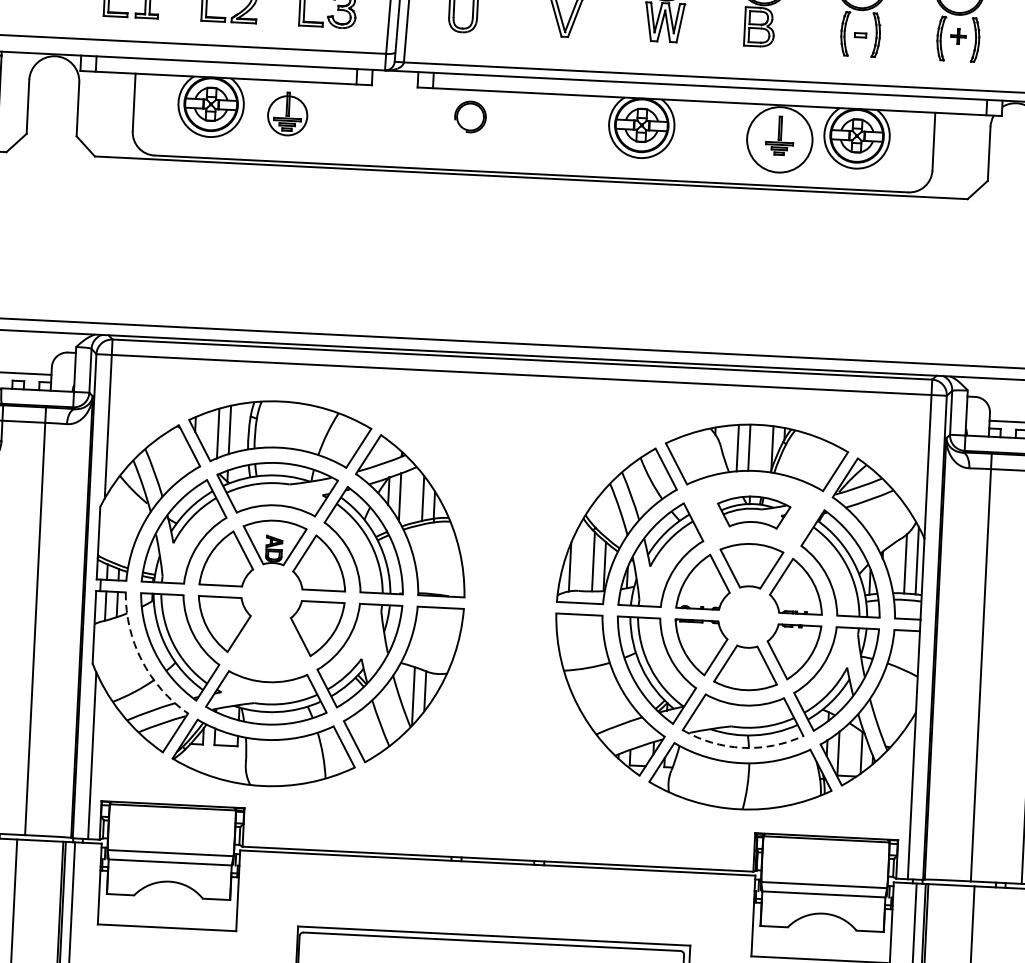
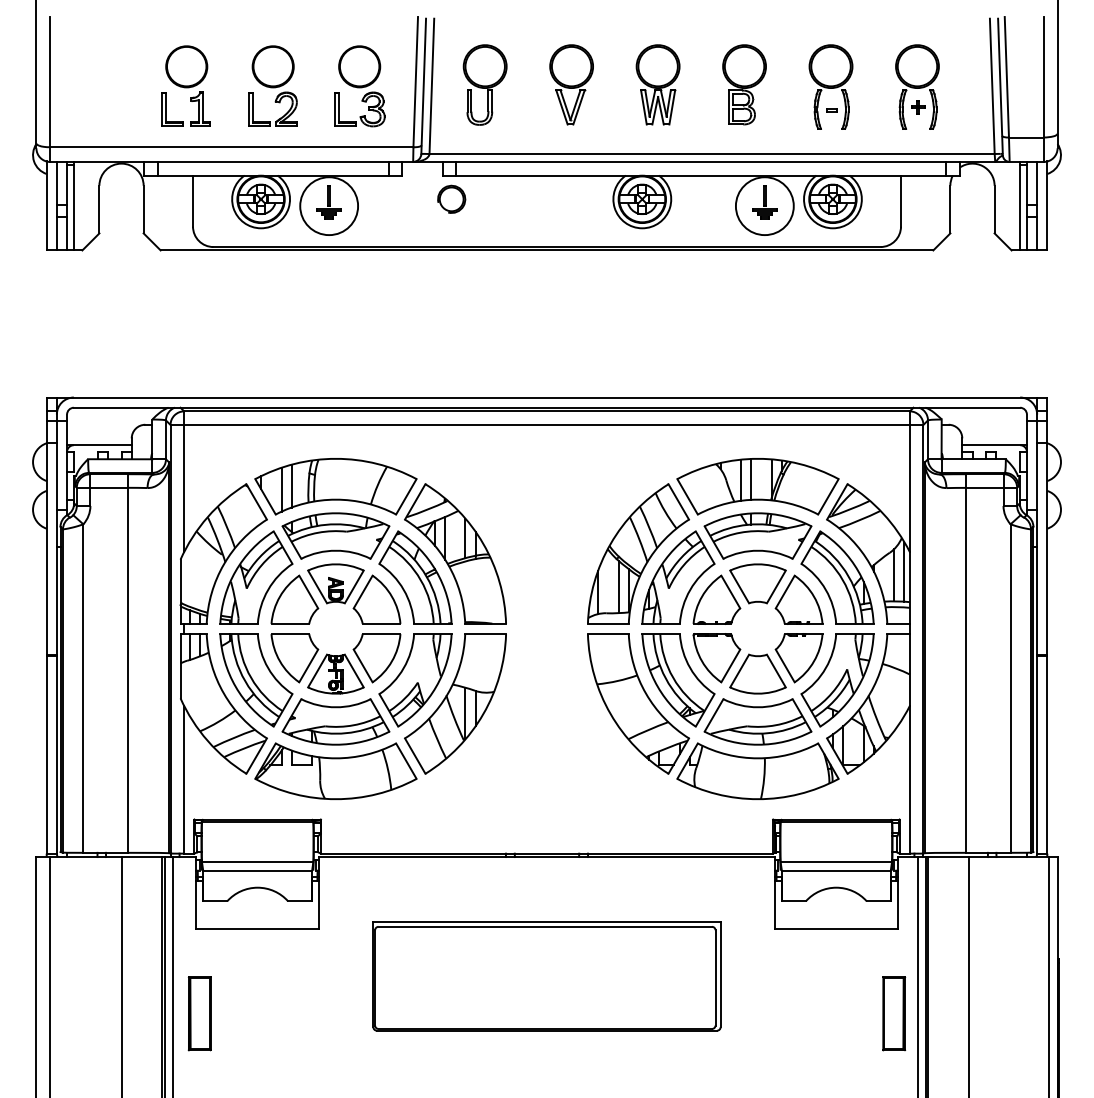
circle: (288, 116) -> (329, 206), size x1.67
part: (470, 116) -> (451, 198), moved
part: (753, 511) -> (757, 535), size x1.67
part: (269, 644) -> (335, 673), added
arc: (141, 660) -> (223, 693), dashed -> solid
arc: (742, 747) -> (758, 744), dashed -> solid

